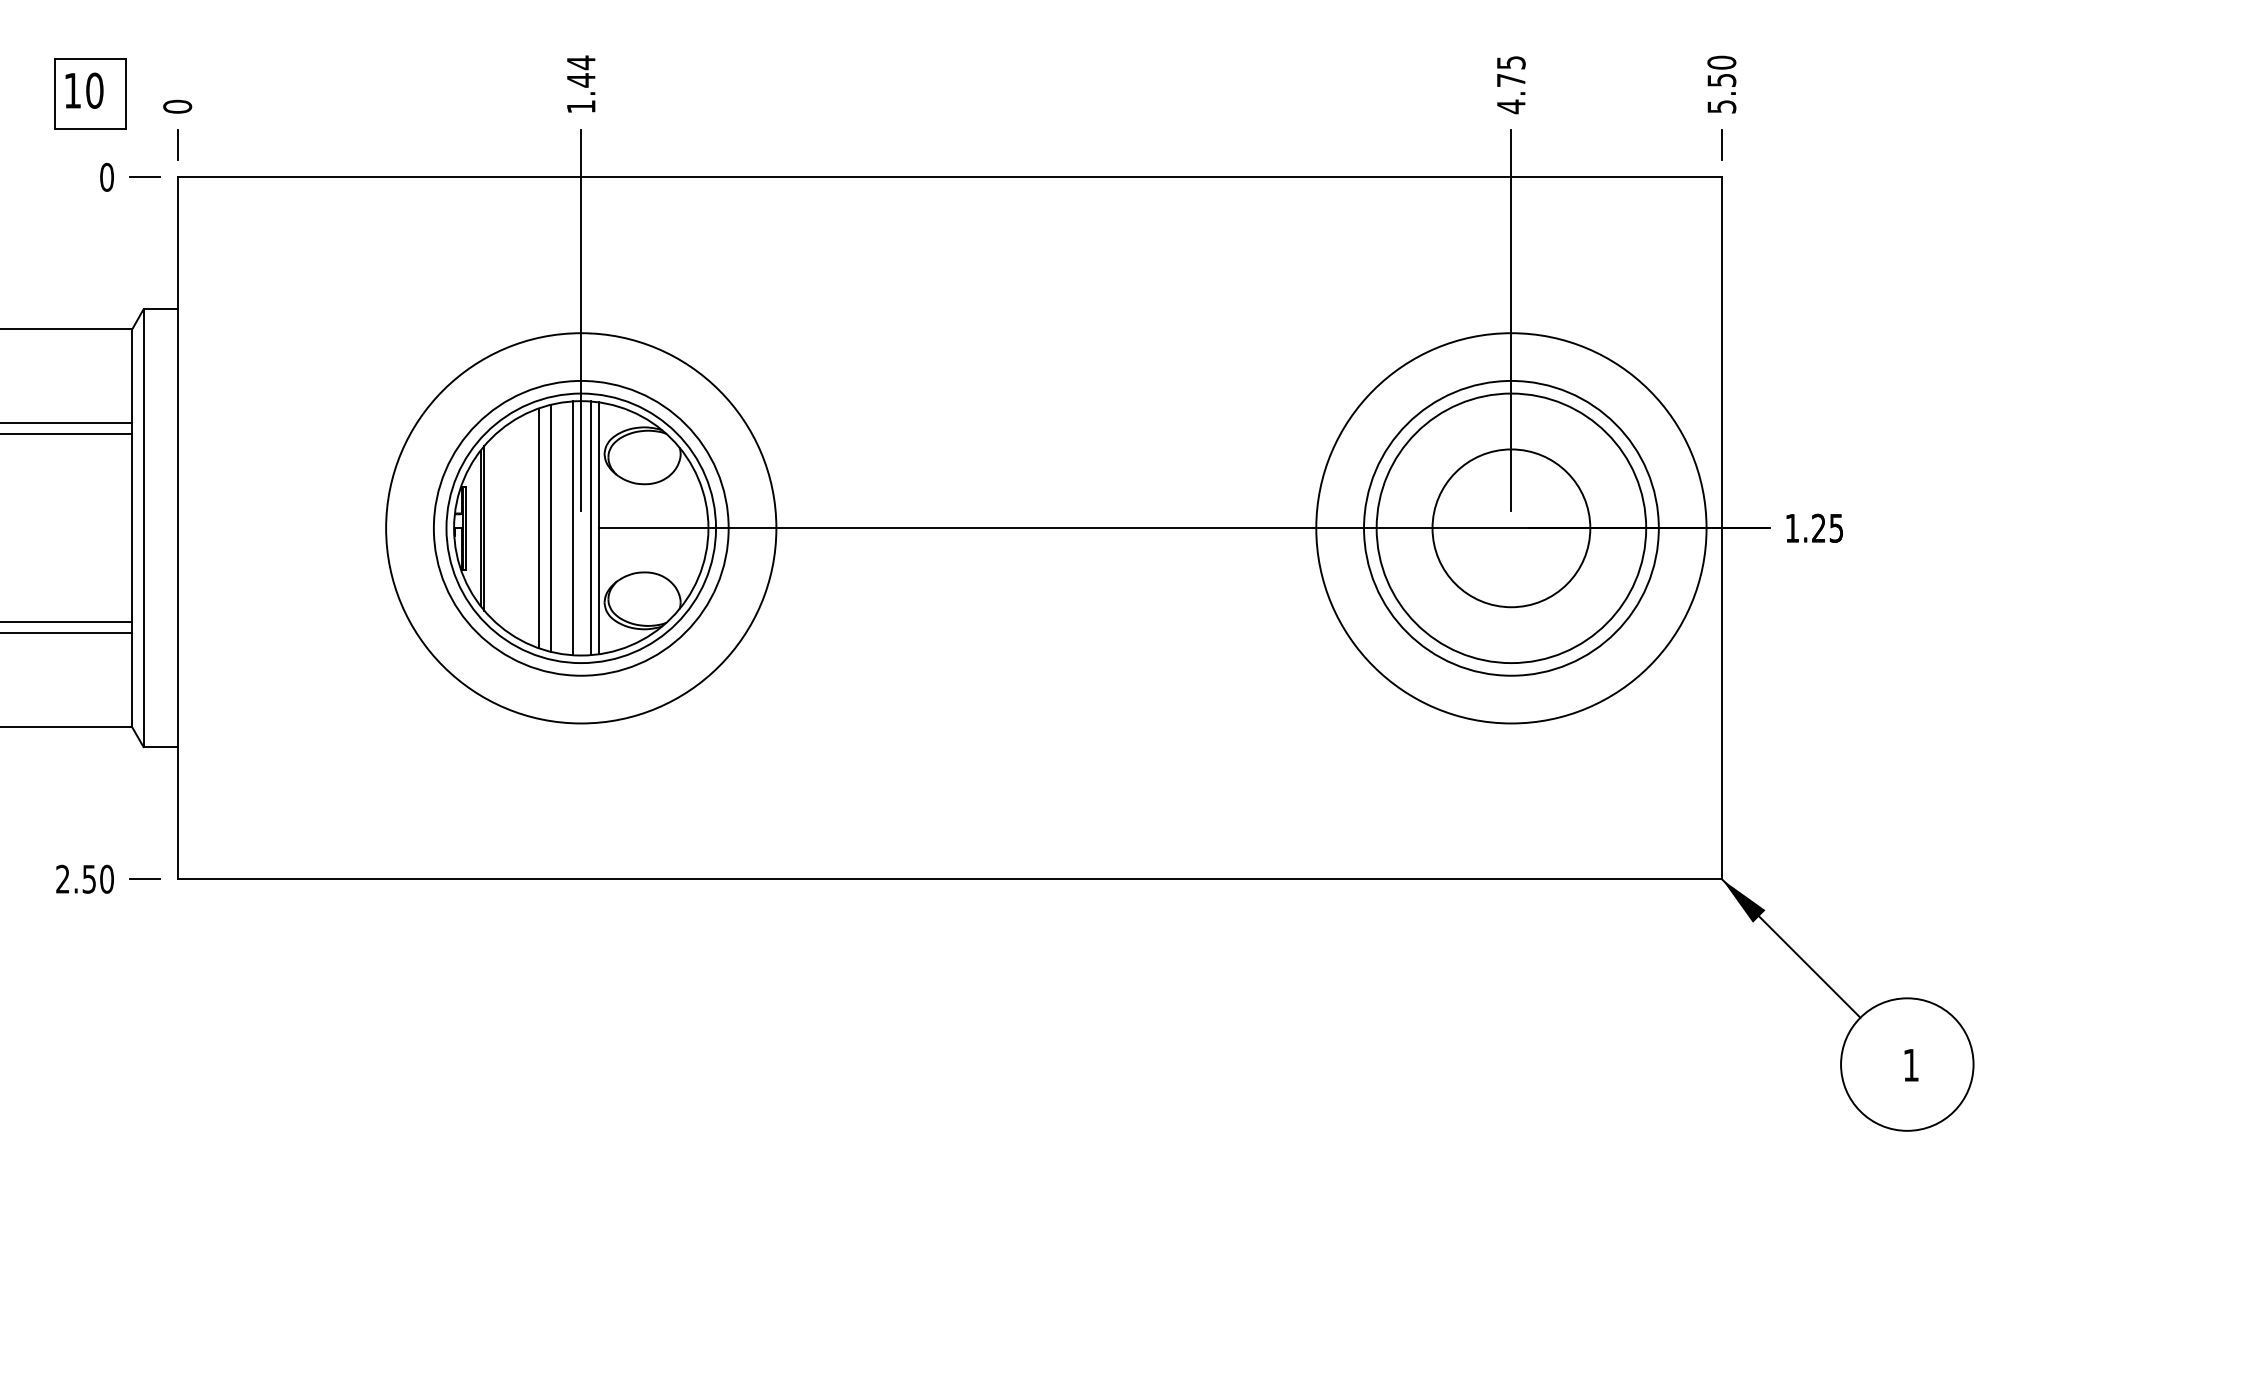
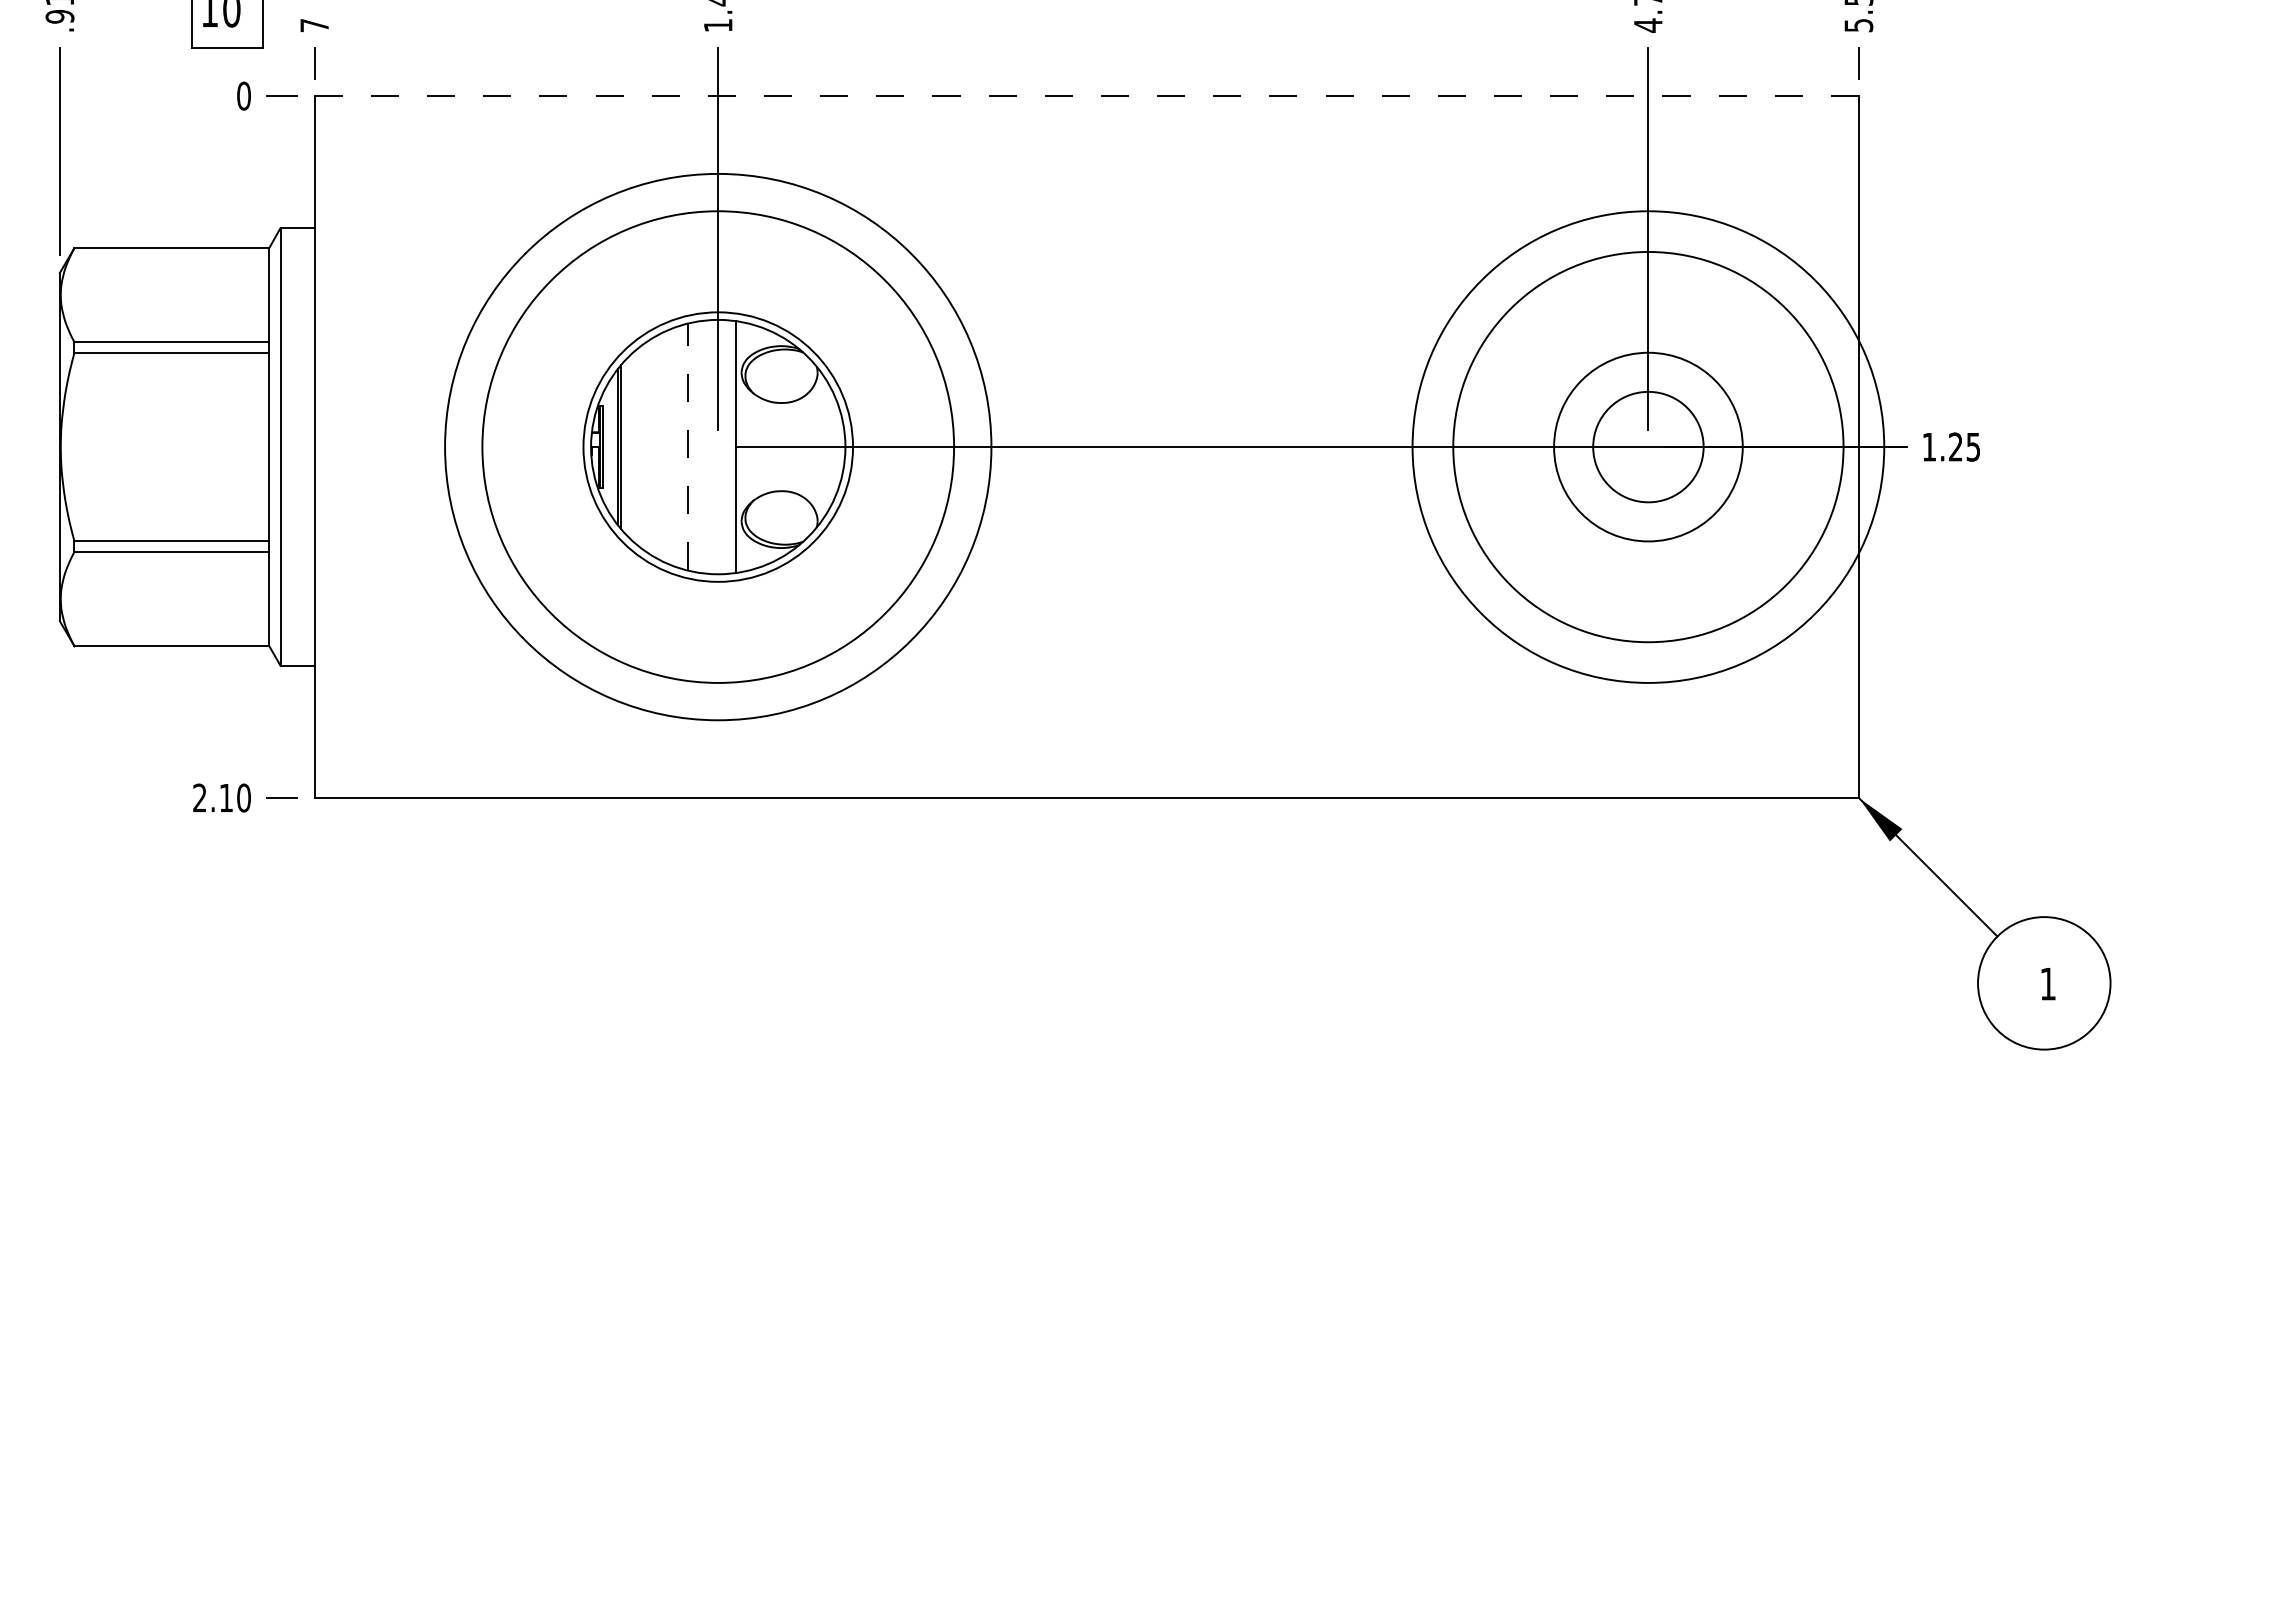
text: (177, 106) -> (314, 25), 0 -> 7
line: (949, 177) -> (1086, 96), solid -> dashed
line: (538, 527) -> (675, 446), removed
line: (550, 527) -> (687, 446), solid -> dashed
circle: (580, 527) -> (717, 446), size x1.6
circle: (581, 527) -> (718, 446), size x1.4
circle: (1511, 527) -> (1648, 446), size x0.7
circle: (1511, 527) -> (1648, 446), size x1.6
line: (572, 528) -> (709, 447), removed
line: (590, 528) -> (727, 447), removed
circle: (1511, 528) -> (1648, 447), size x0.7
text: (88, 879) -> (225, 798), 2.50 -> 2.10

